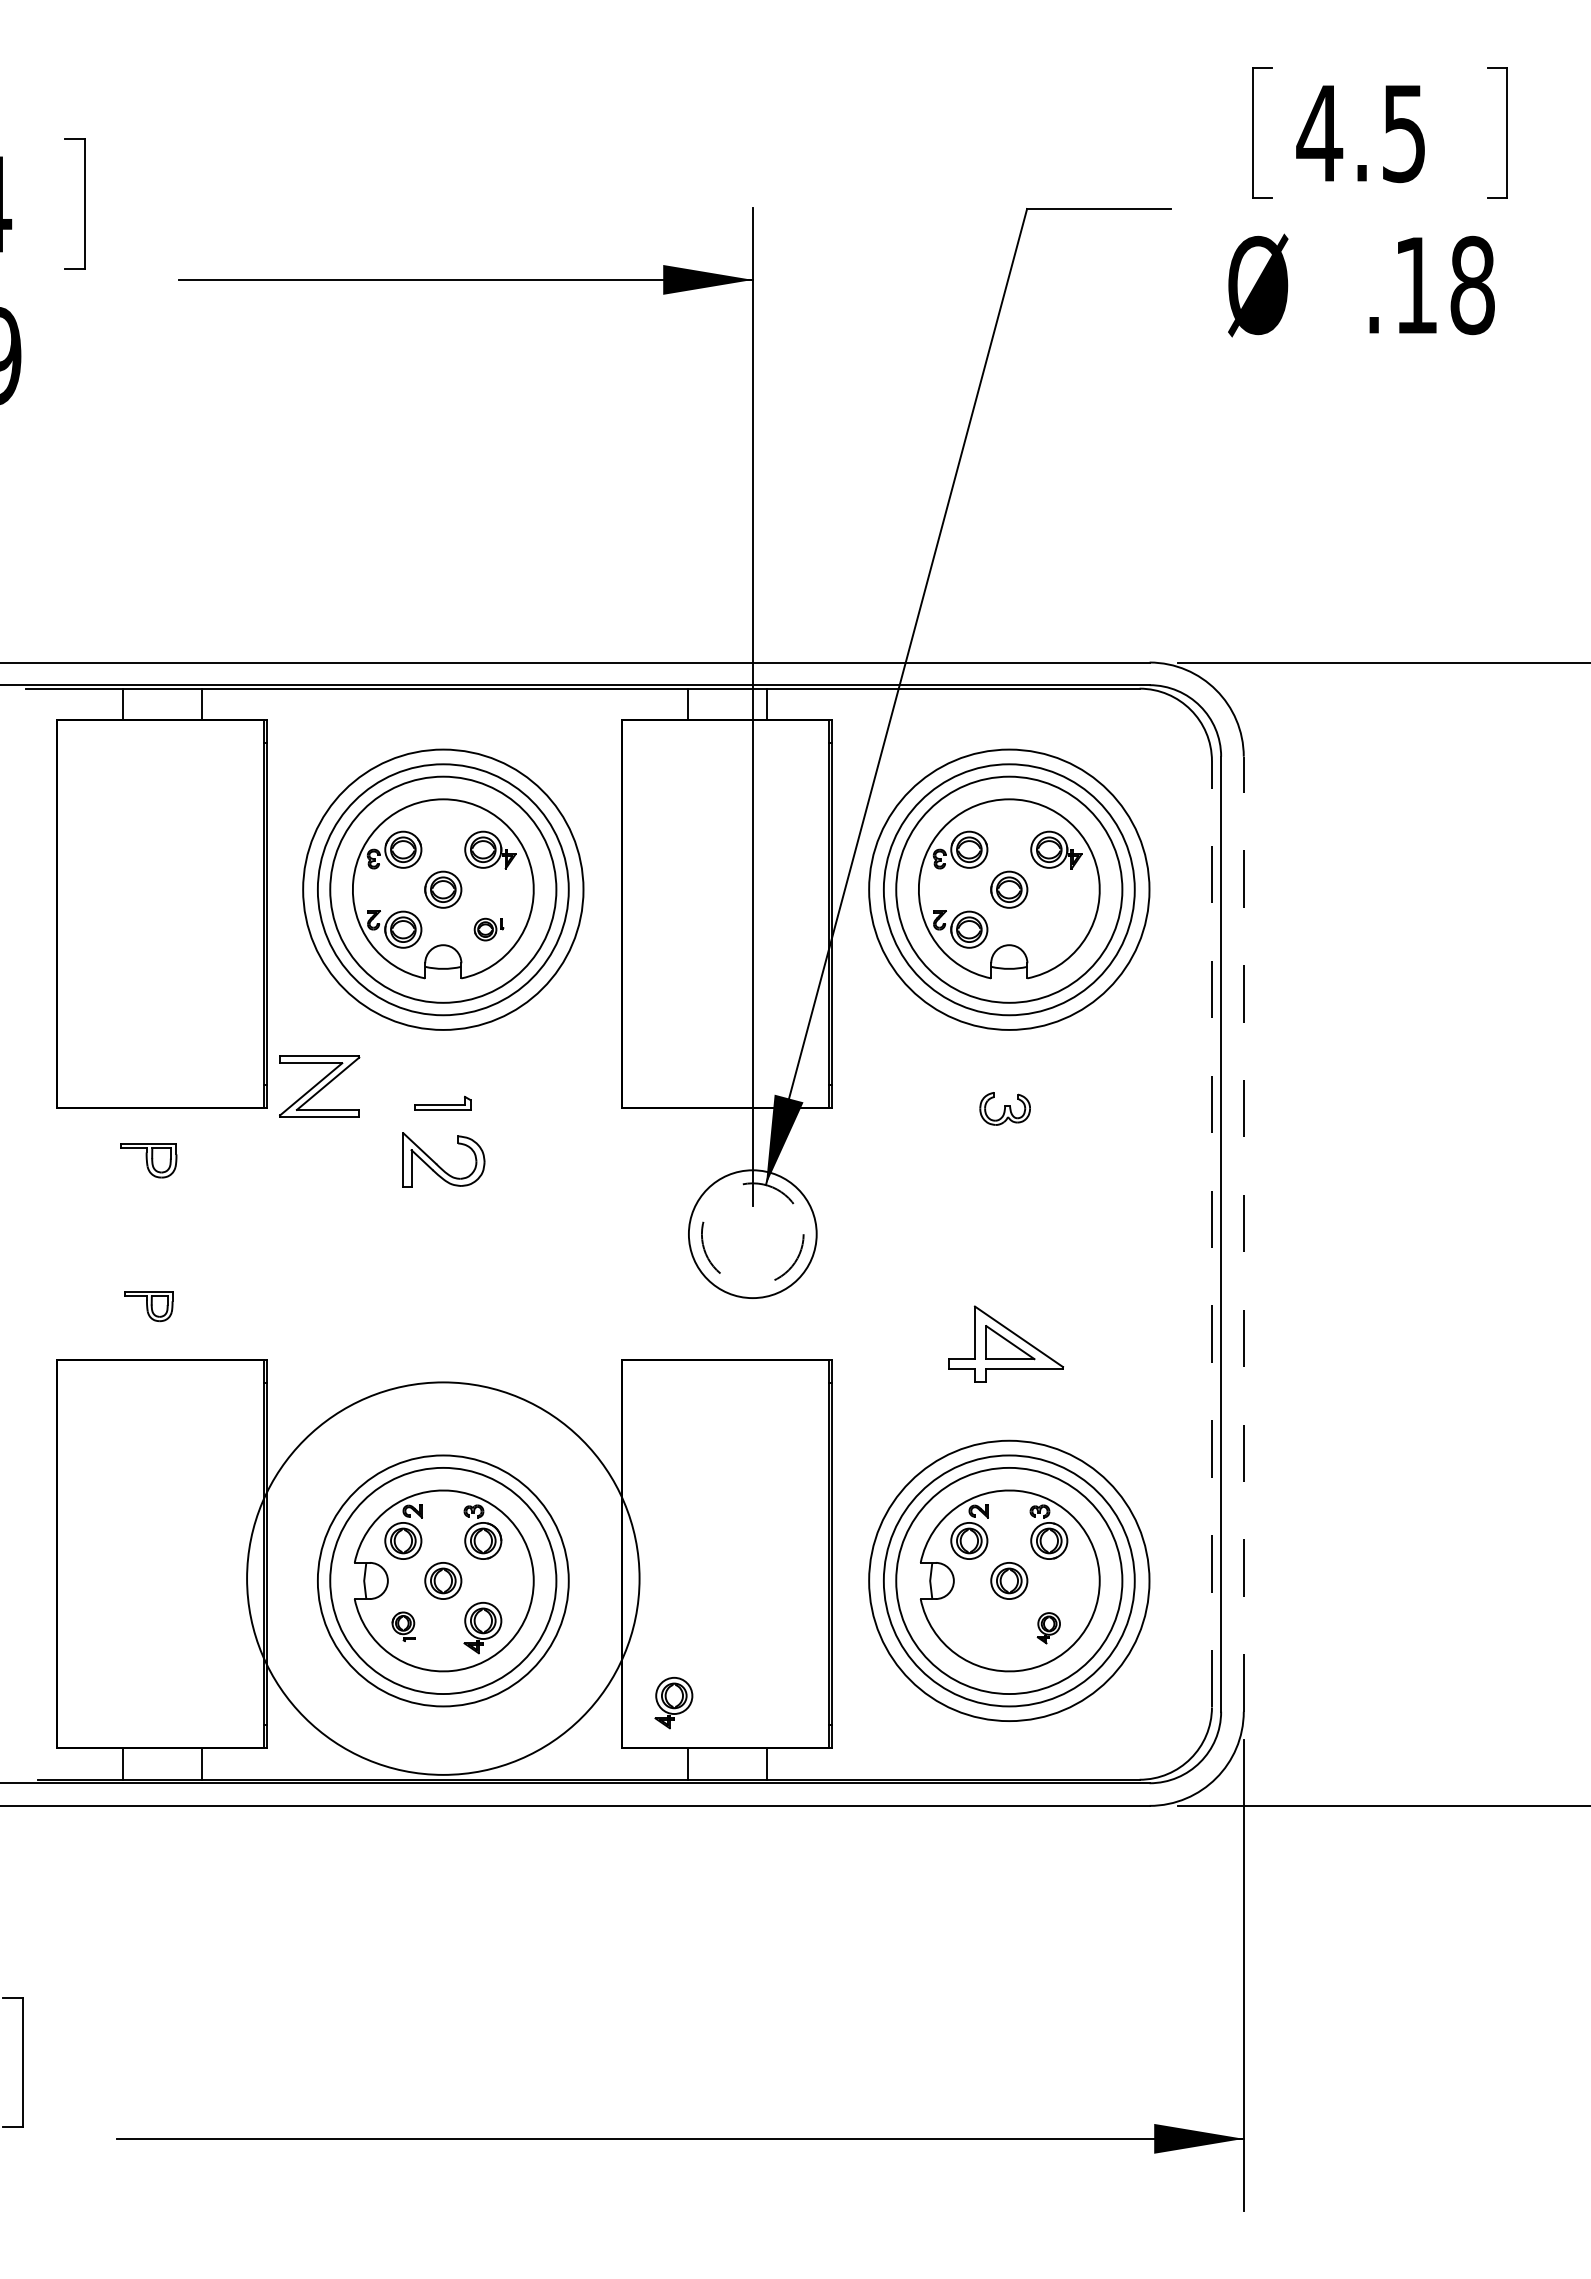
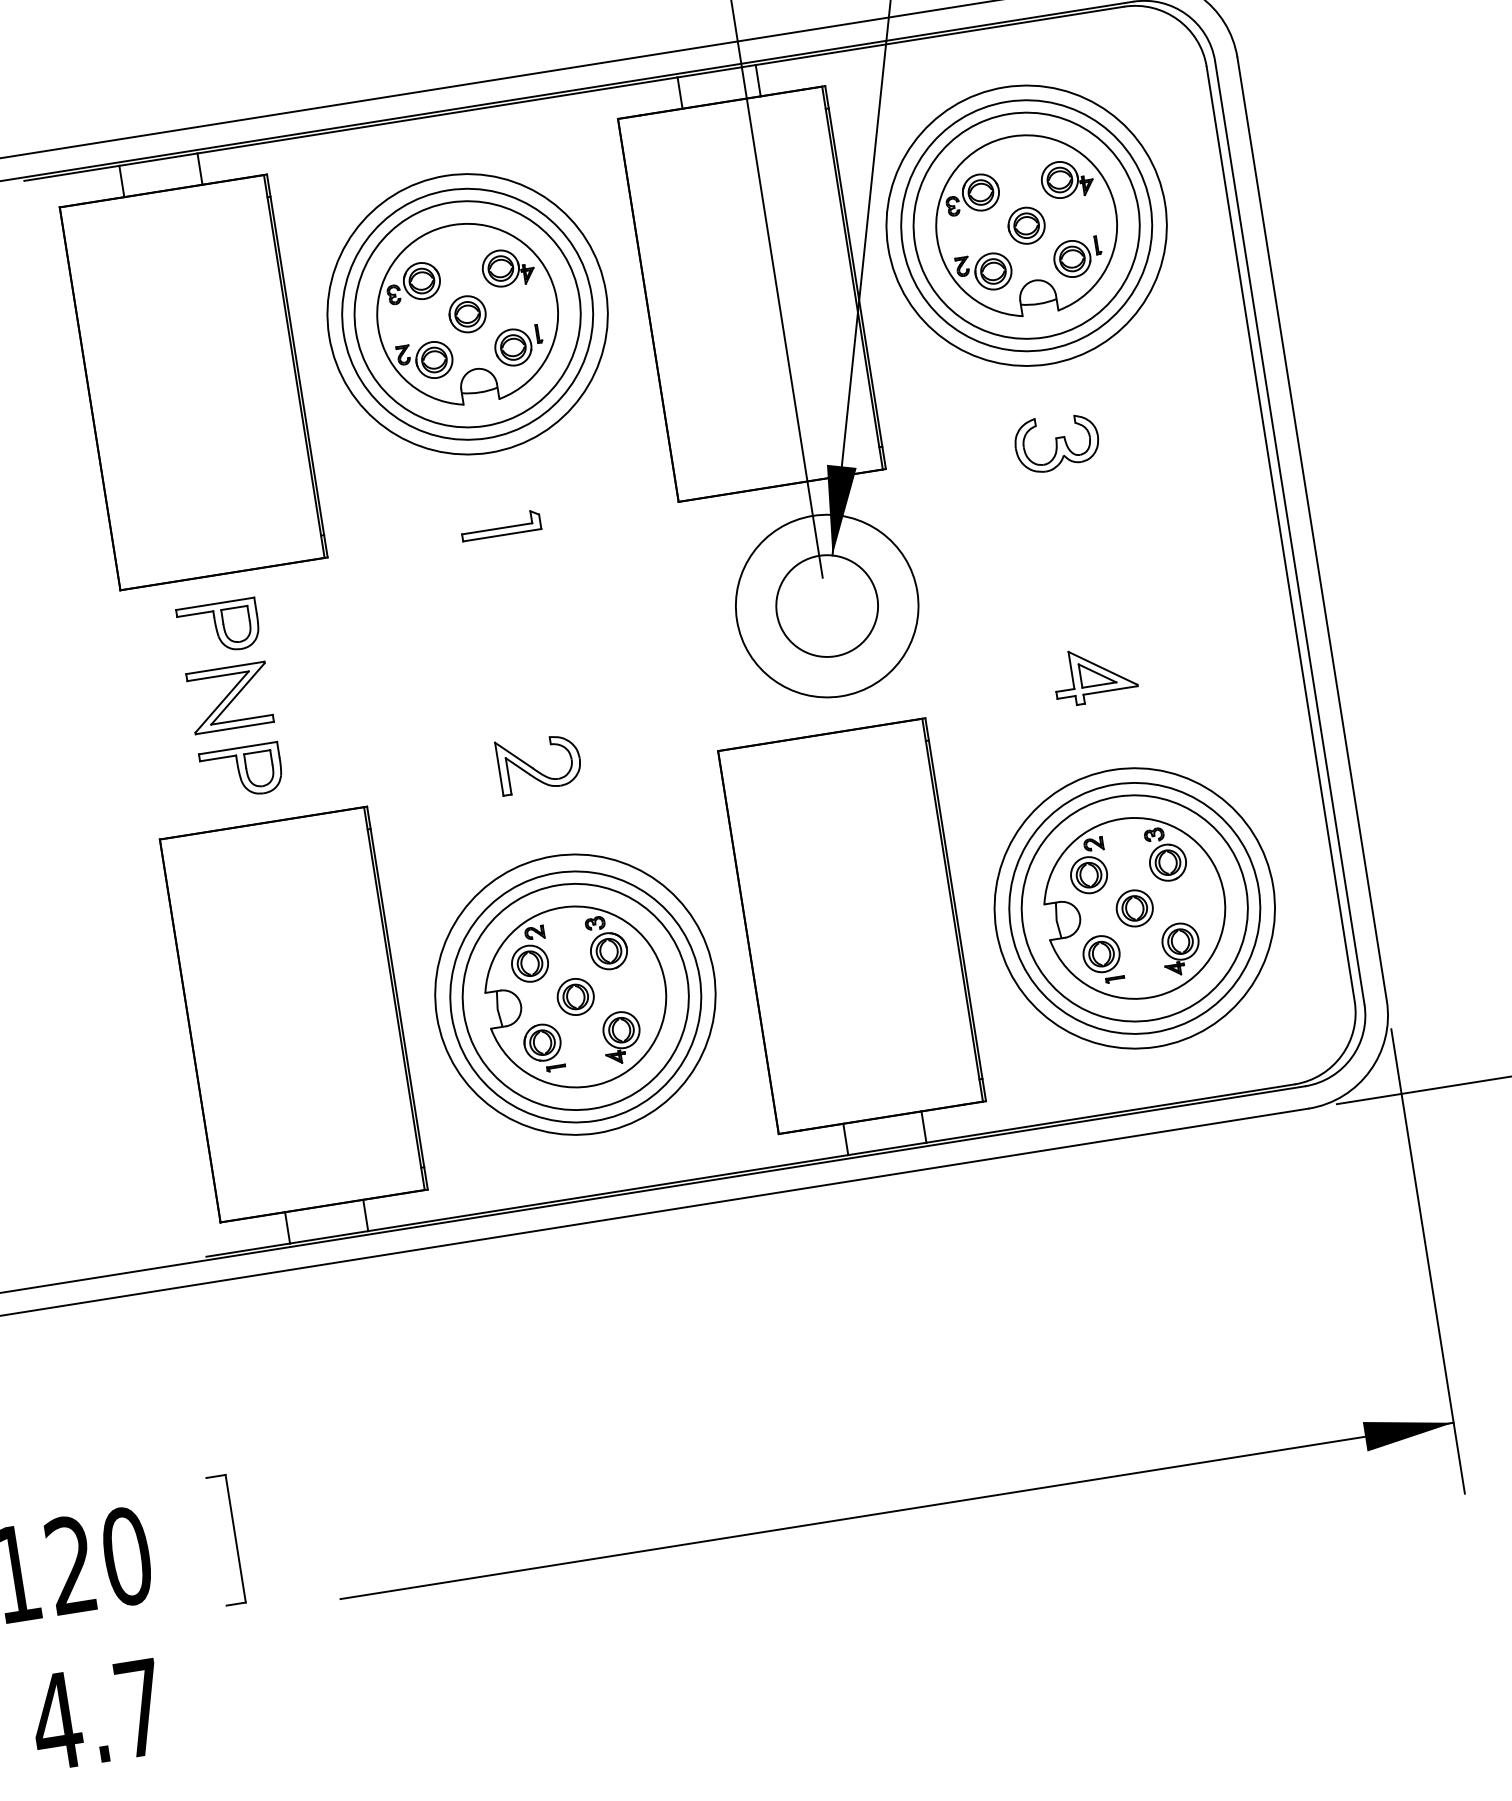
part: (488, 929) -> (518, 346), size x1.67
part: (1054, 929) -> (1077, 257), added
part: (319, 1086) -> (229, 697), moved
part: (442, 1103) -> (500, 525), size x1.43
part: (1004, 1108) -> (1056, 442), size x1.67
part: (148, 1160) -> (218, 627), size x1.43
part: (438, 1164) -> (534, 768), moved
circle: (752, 1233) -> (826, 605), size x1.43
line: (1211, 1233) -> (1280, 533), dashed -> solid
line: (1243, 1233) -> (1311, 528), dashed -> solid
circle: (752, 1234) -> (826, 606), dashed -> solid
part: (148, 1306) -> (241, 772), size x1.67
part: (1006, 1343) -> (1094, 674), size x0.71
circle: (443, 1578) -> (575, 994), size x0.71
part: (403, 1626) -> (543, 1048), size x1.67
part: (969, 1626) -> (1102, 959), added
part: (1048, 1628) -> (1180, 949), size x1.67
part: (673, 1703) -> (822, 1082), removed

